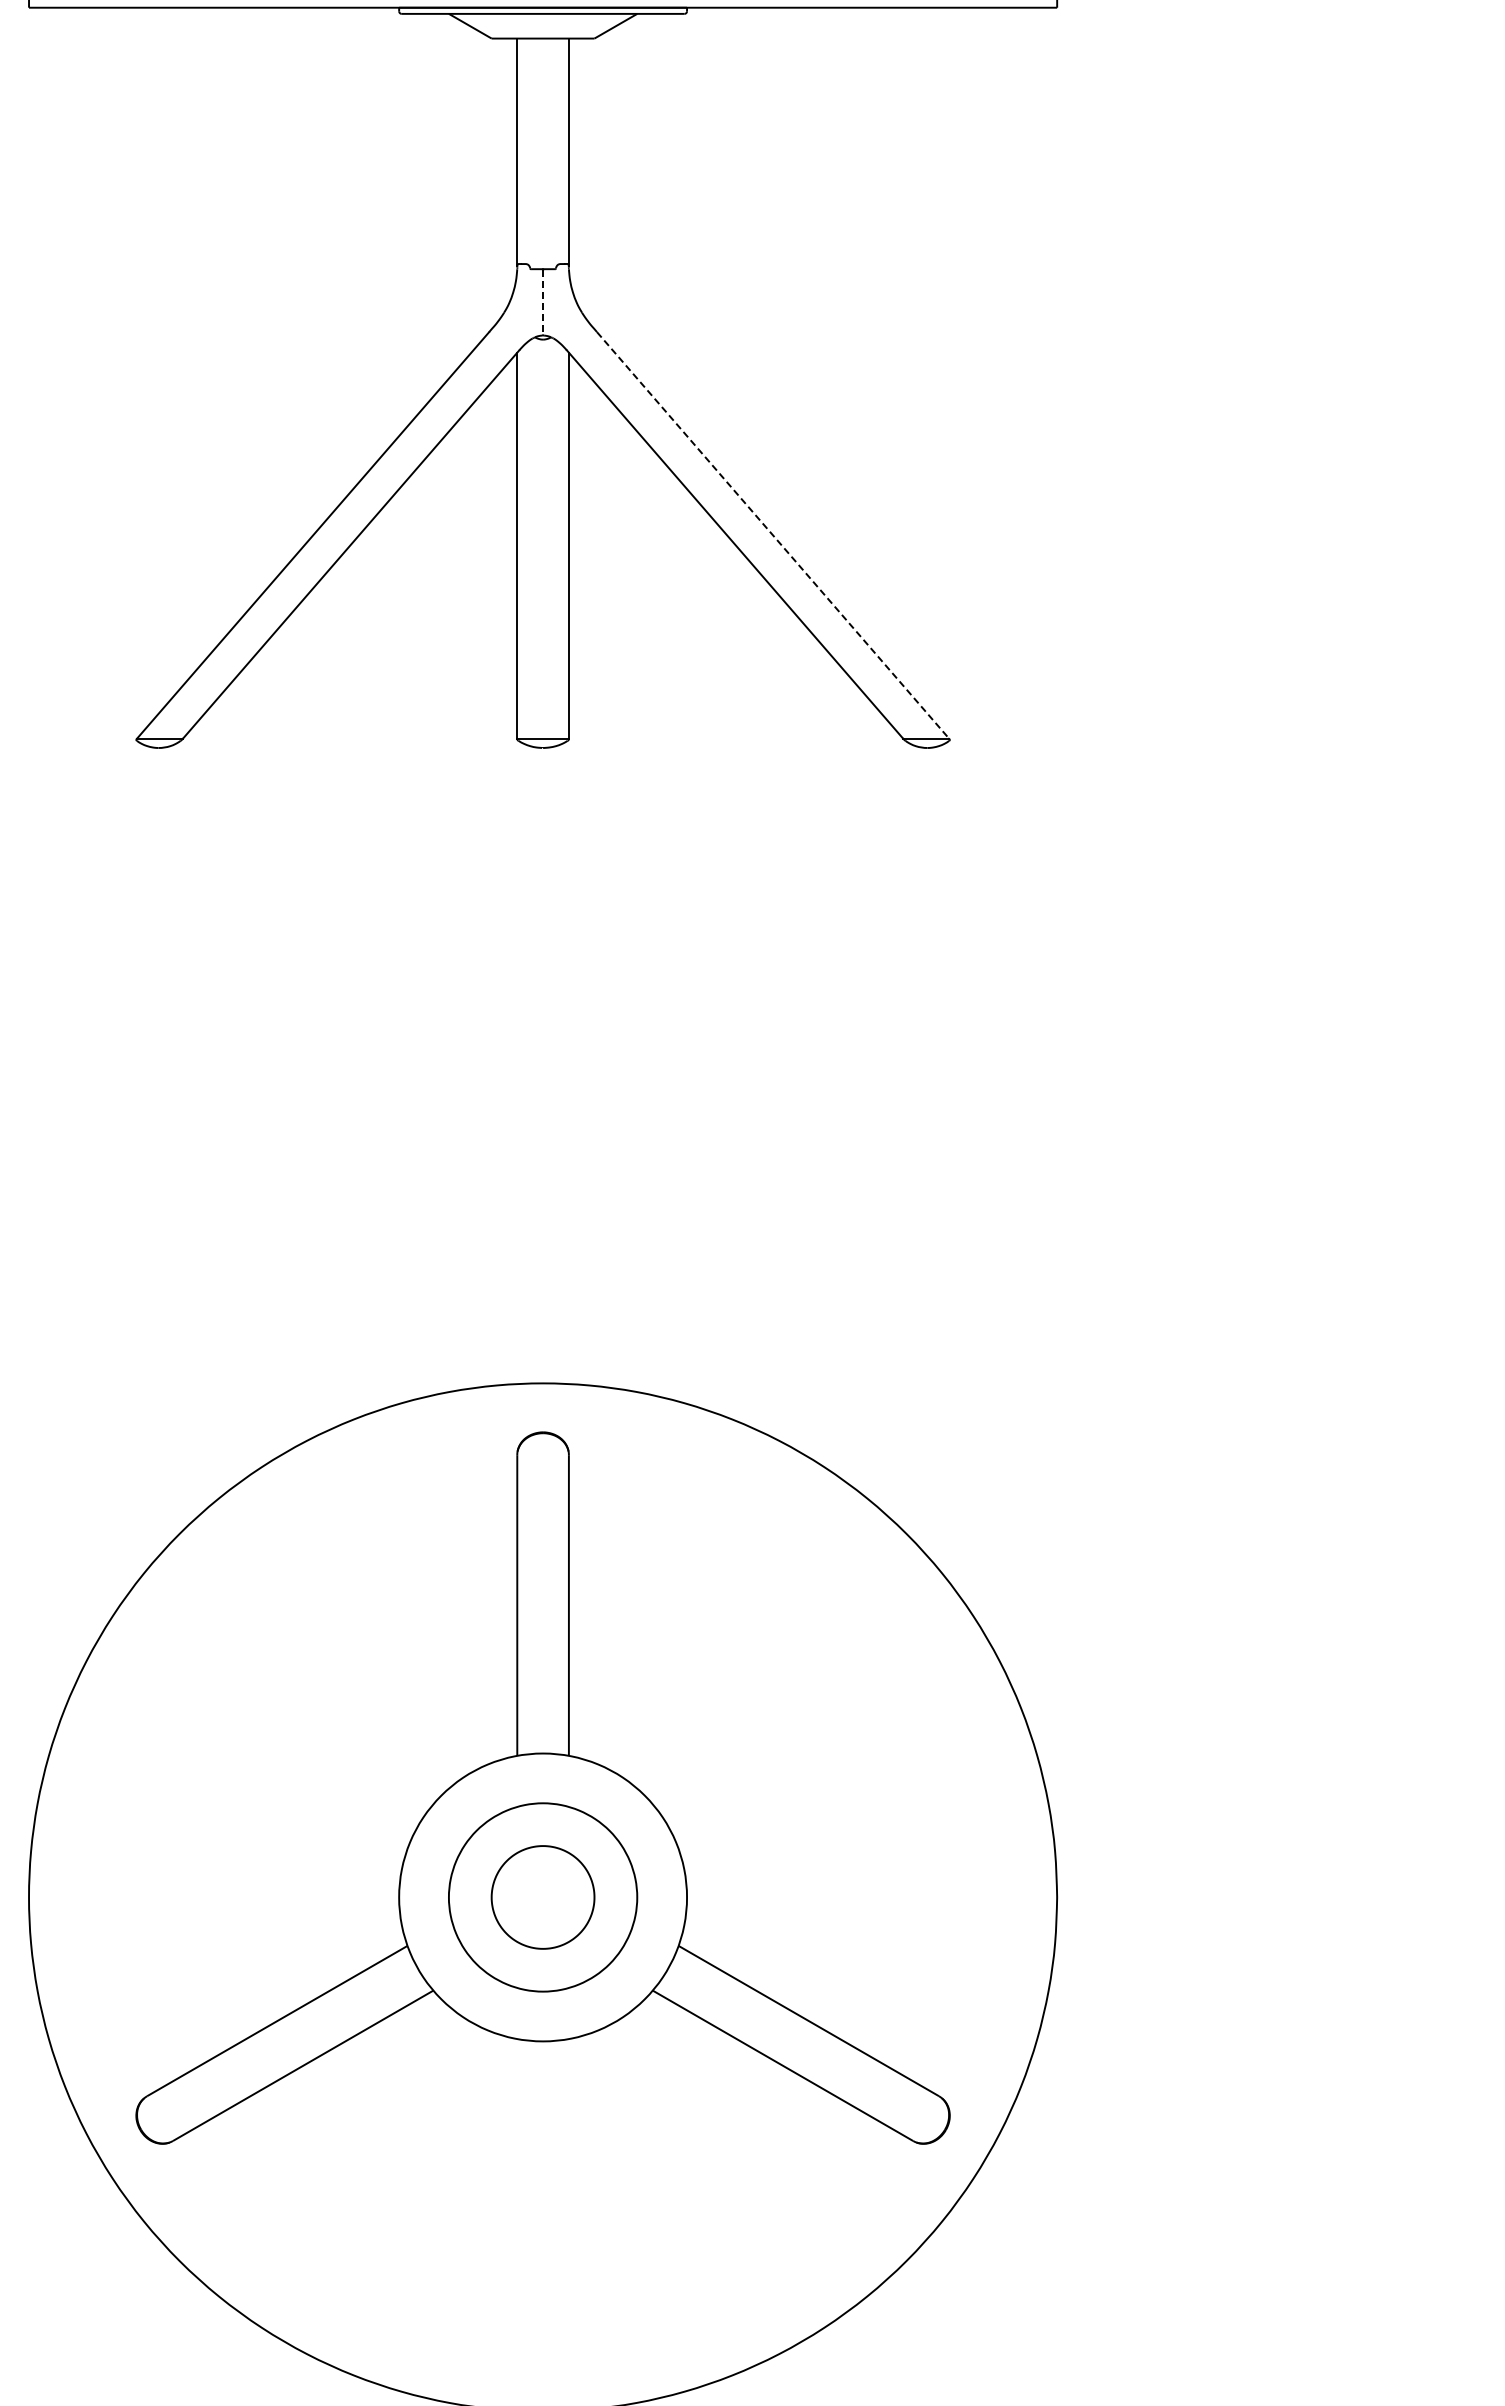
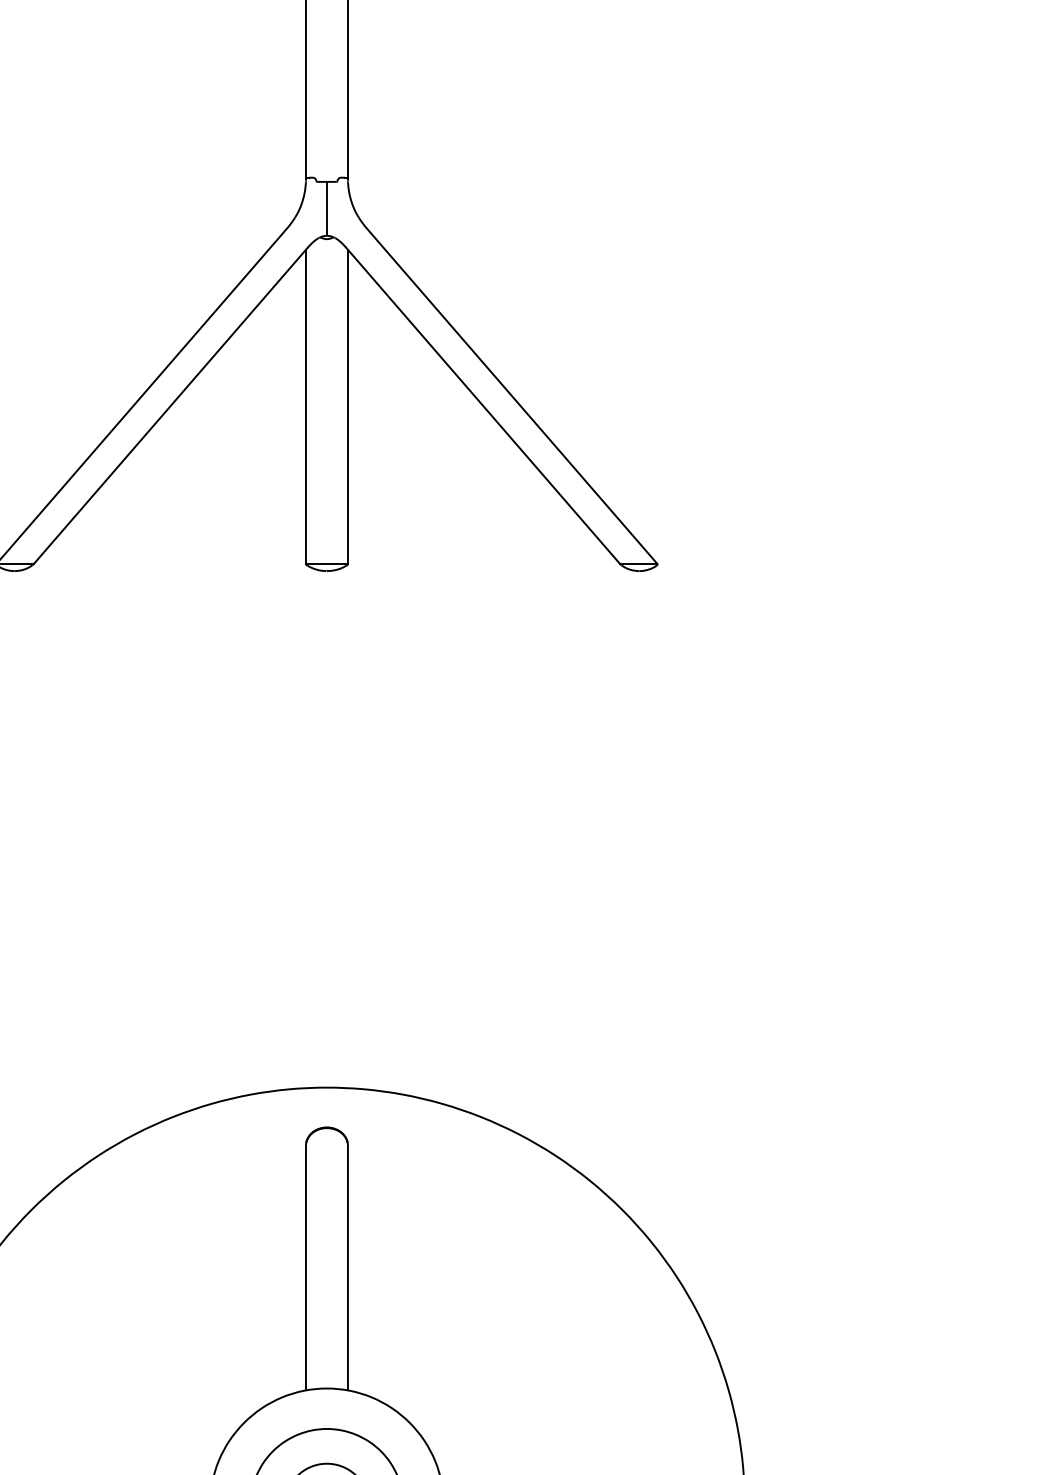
line: (543, 302) -> (327, 208), dashed -> solid
line: (773, 535) -> (514, 398), dashed -> solid

